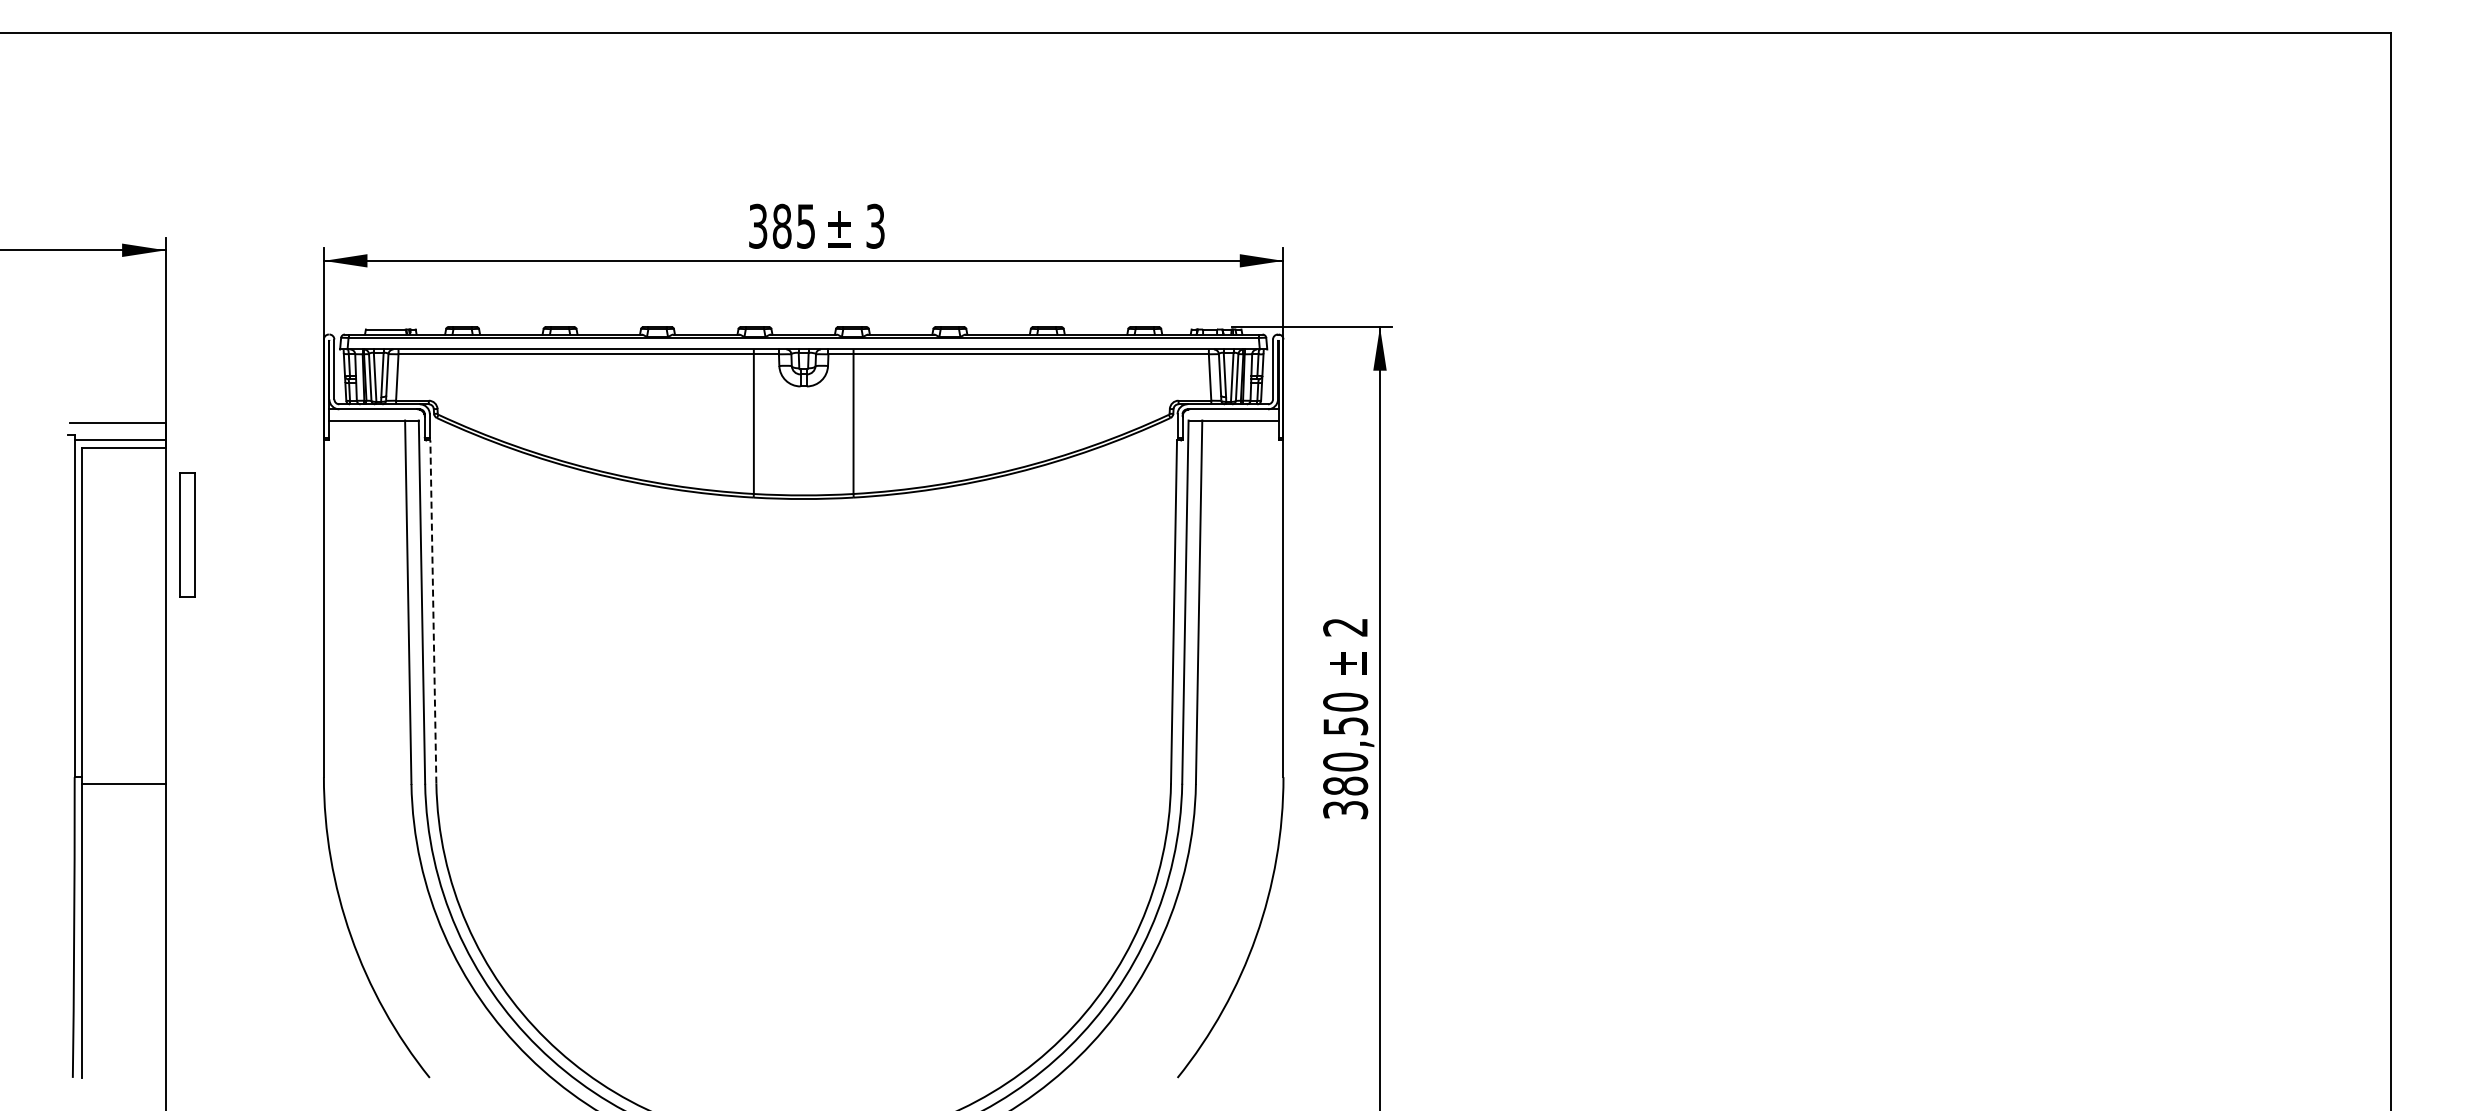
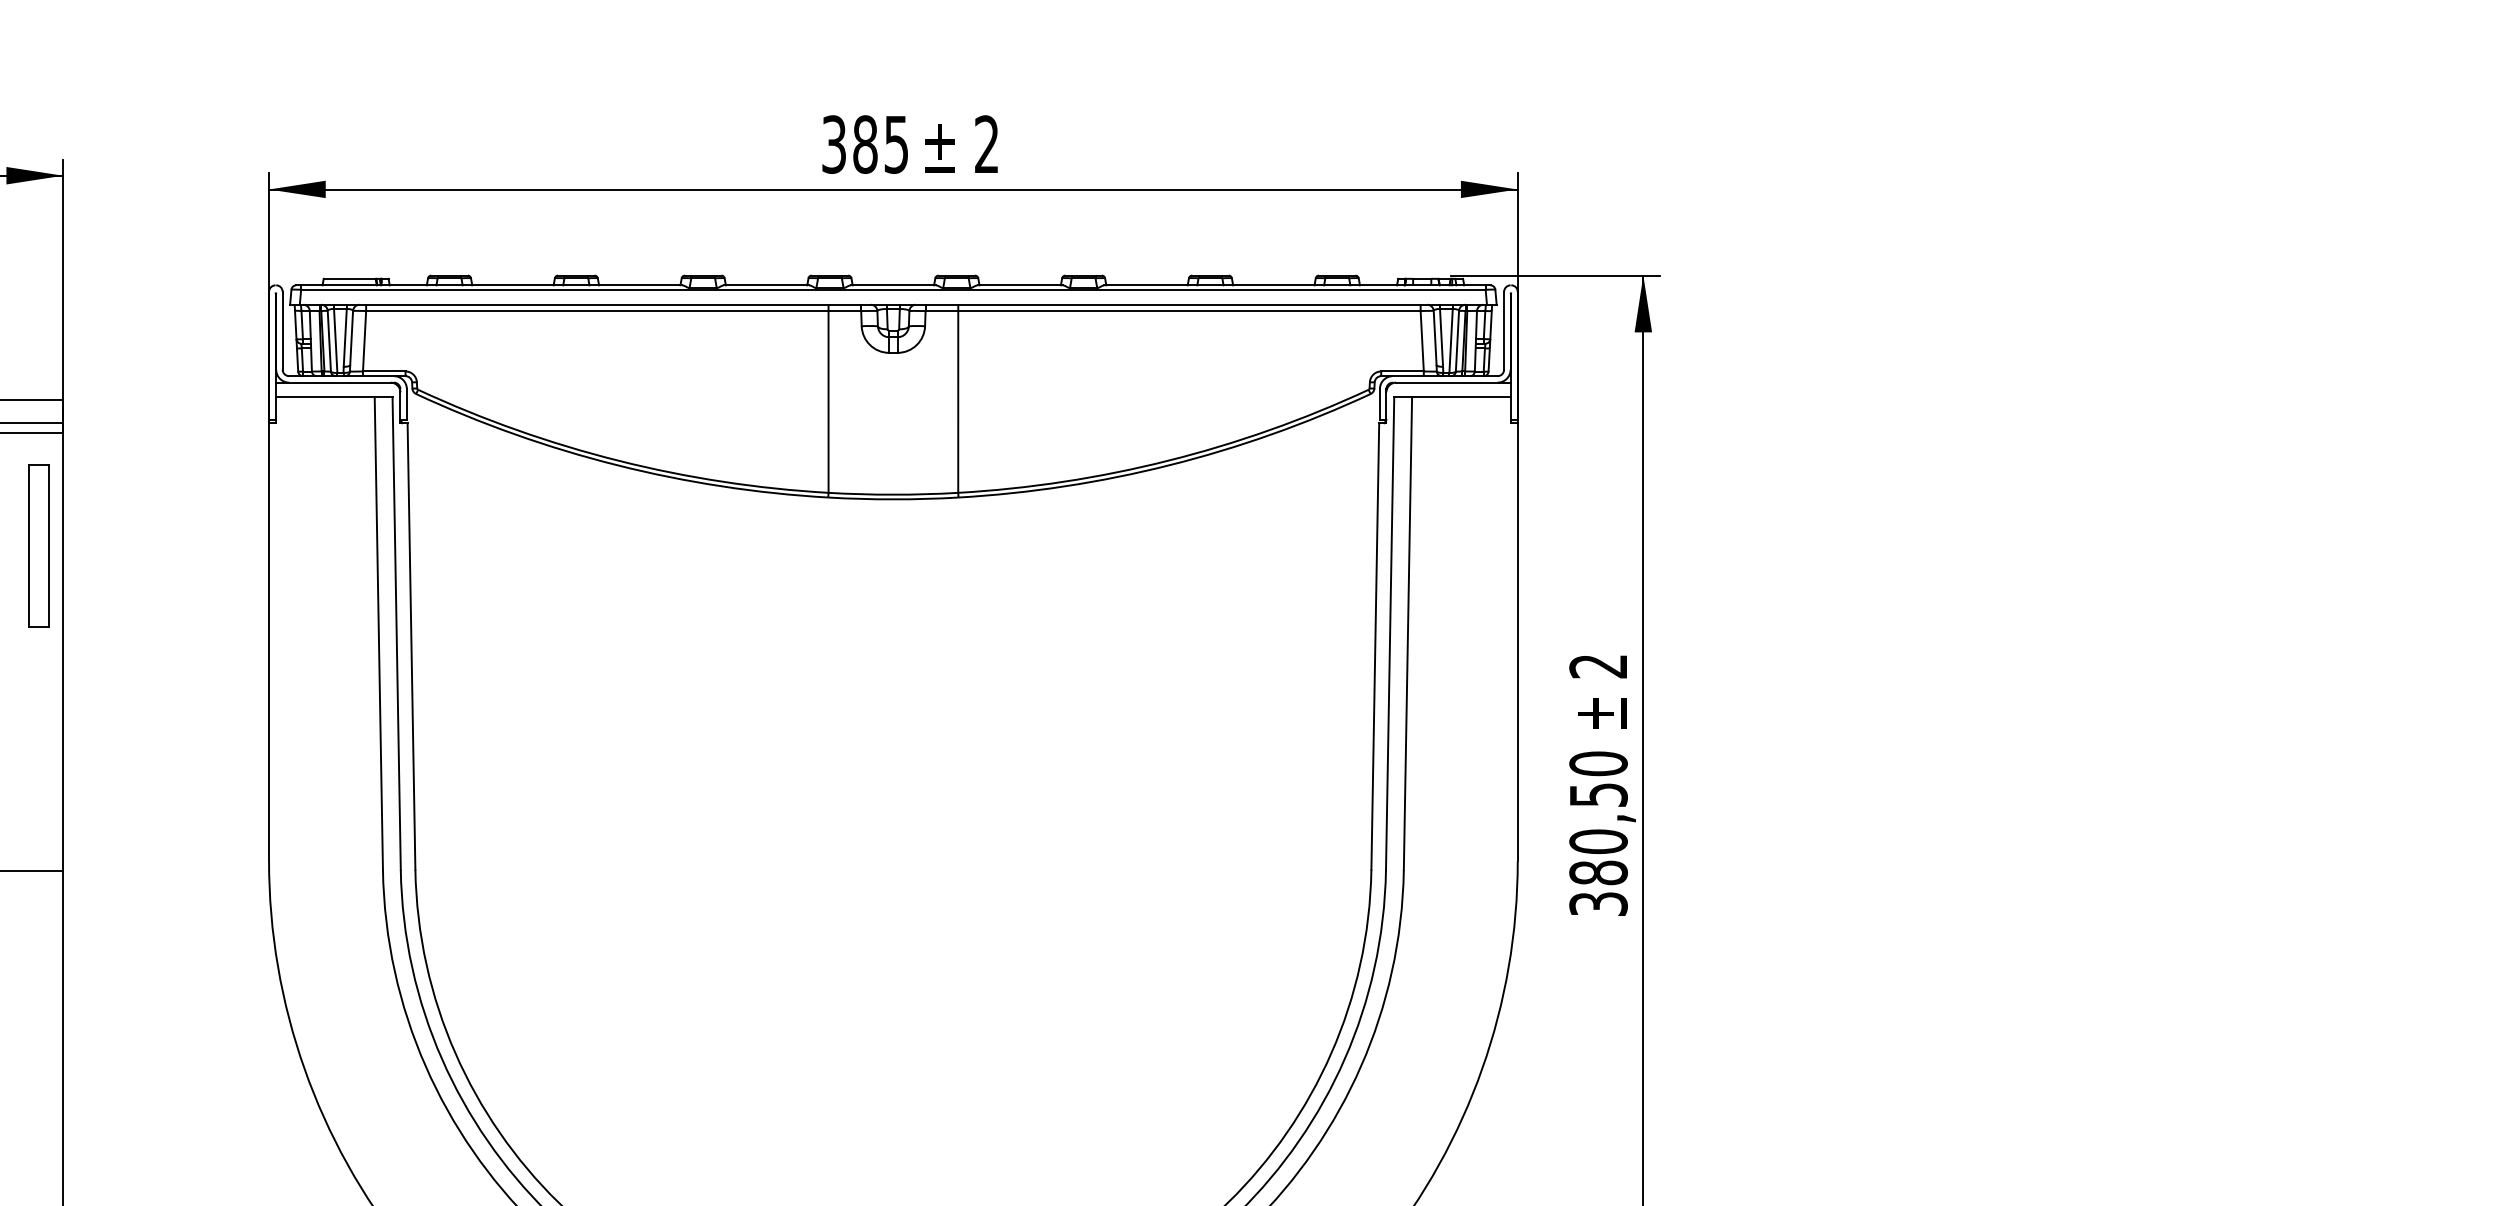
text: (875, 226) -> (986, 144), 3 -> 2
part: (187, 534) -> (38, 545), moved
line: (433, 612) -> (411, 647), dashed -> solid

